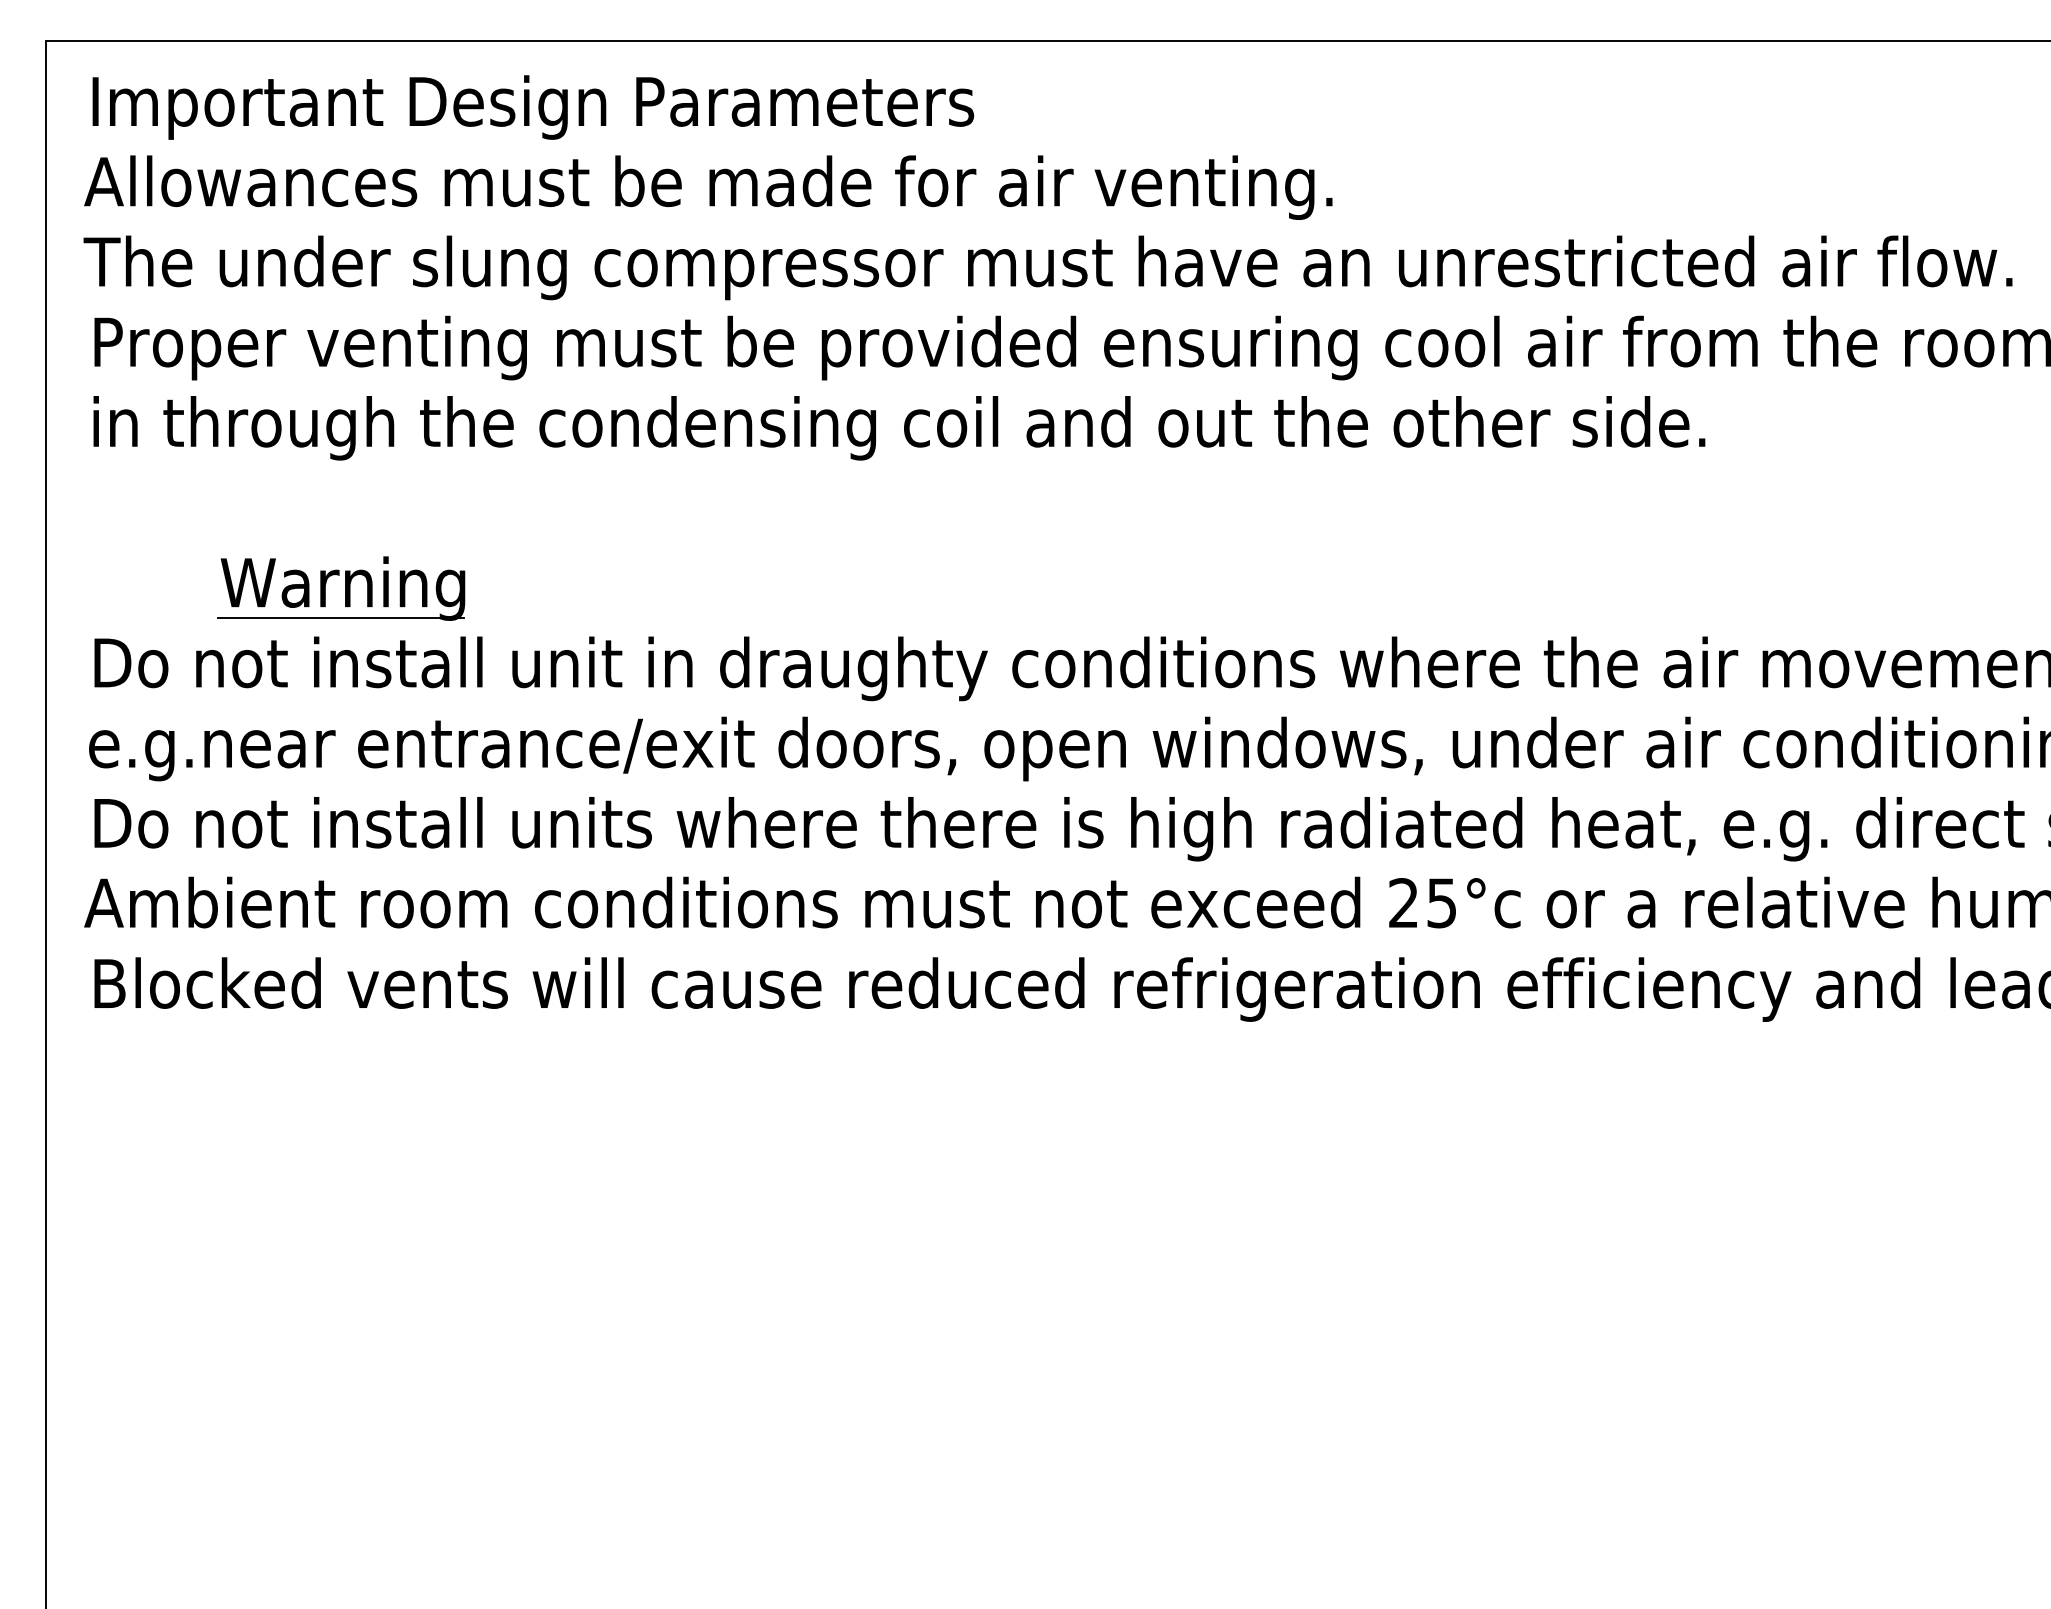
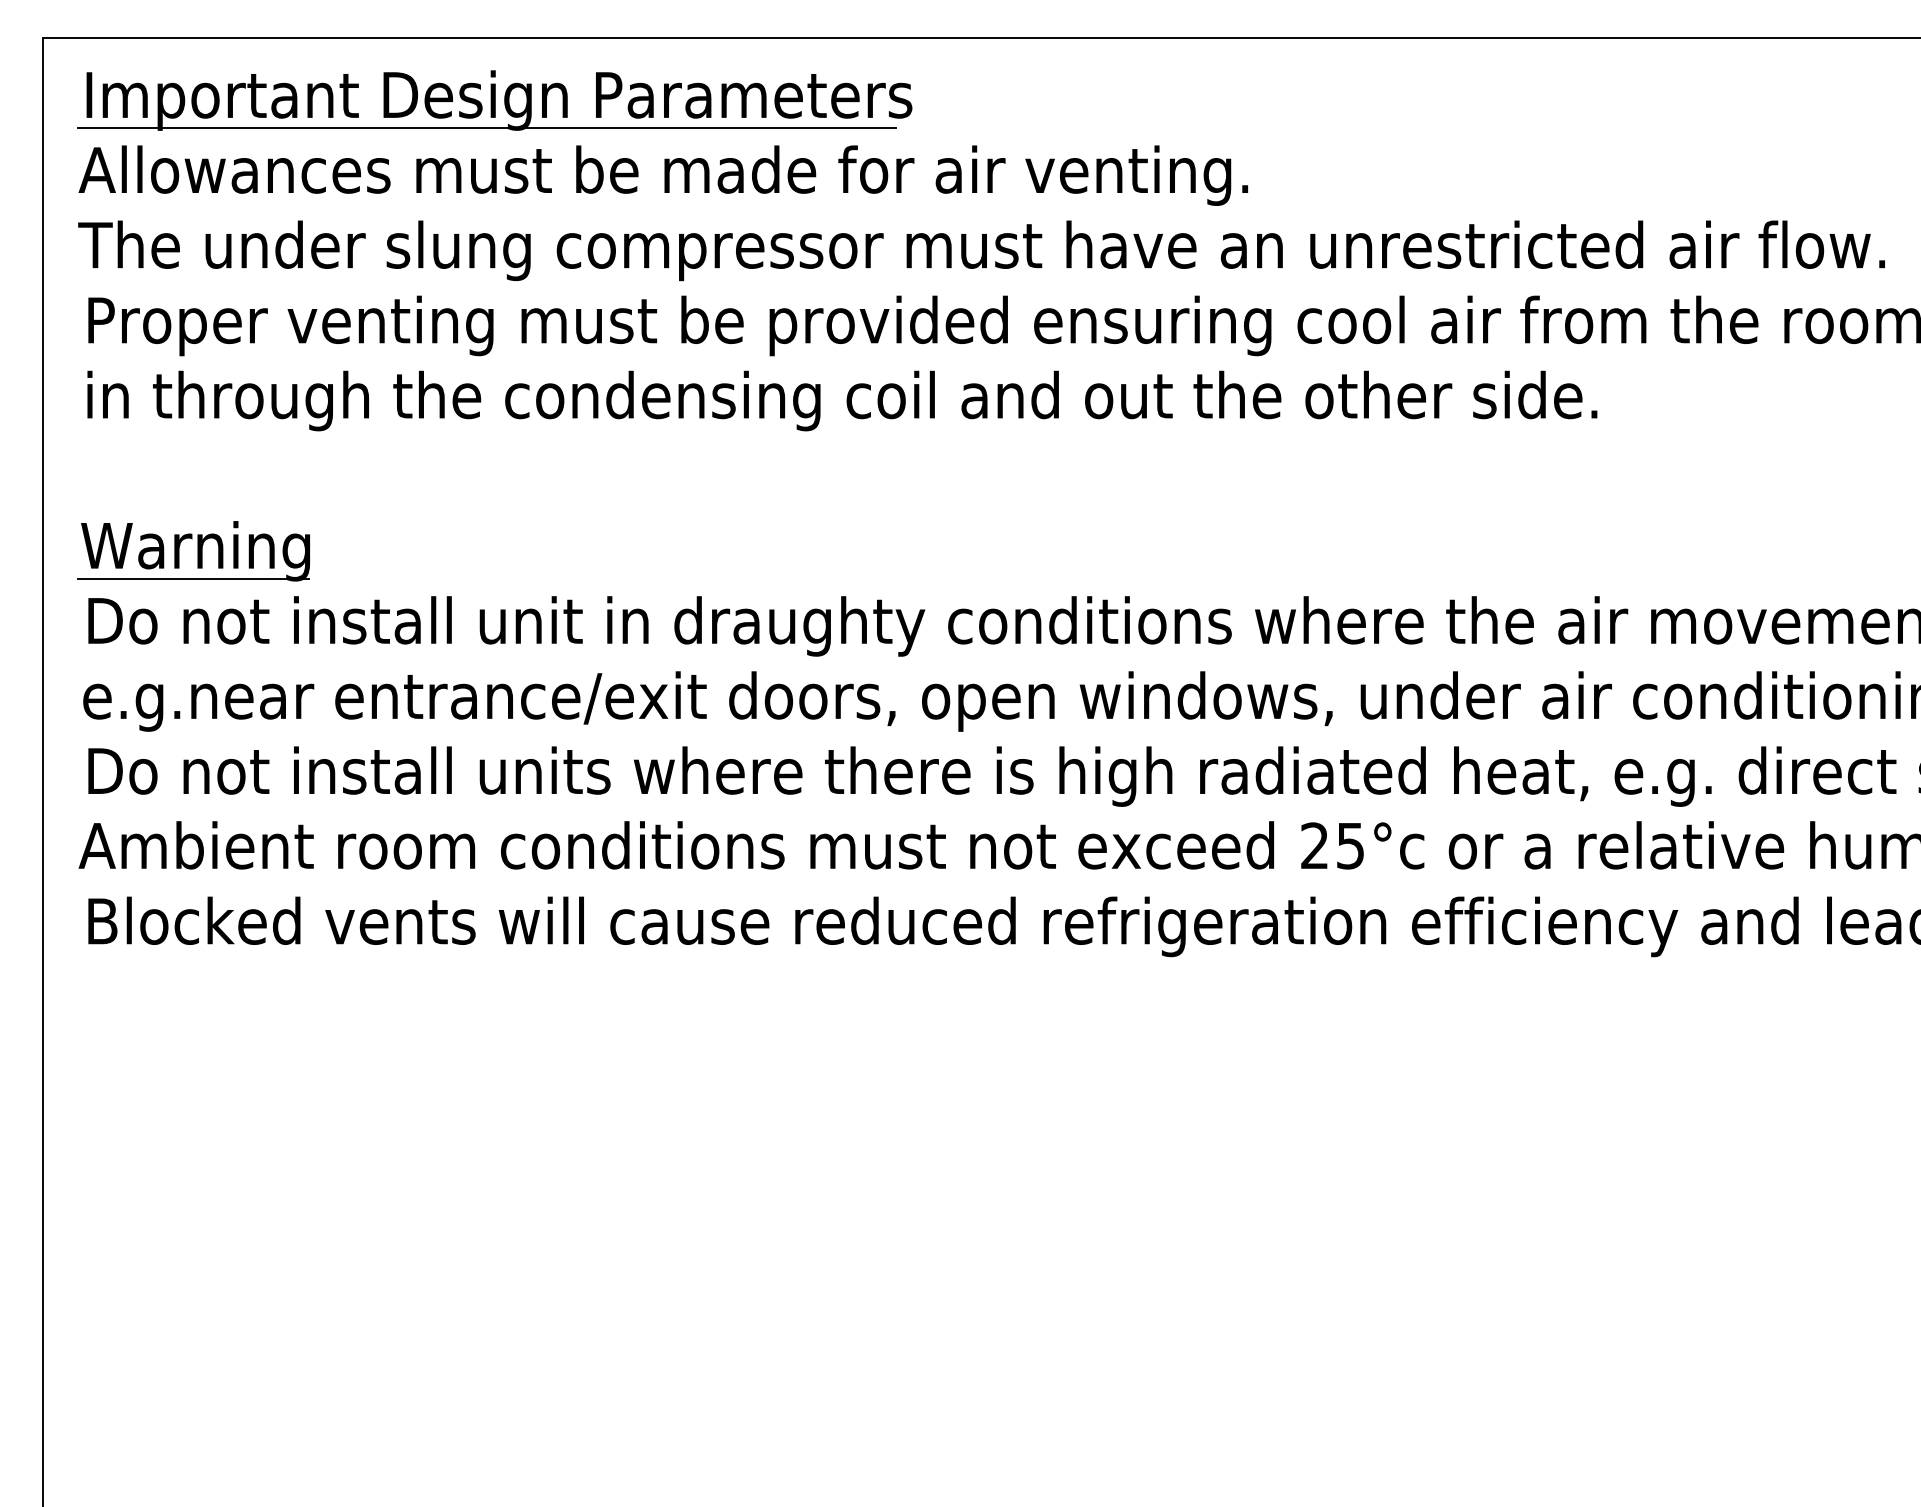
line: (519, 137) -> (486, 128), added
part: (341, 588) -> (194, 551), moved

